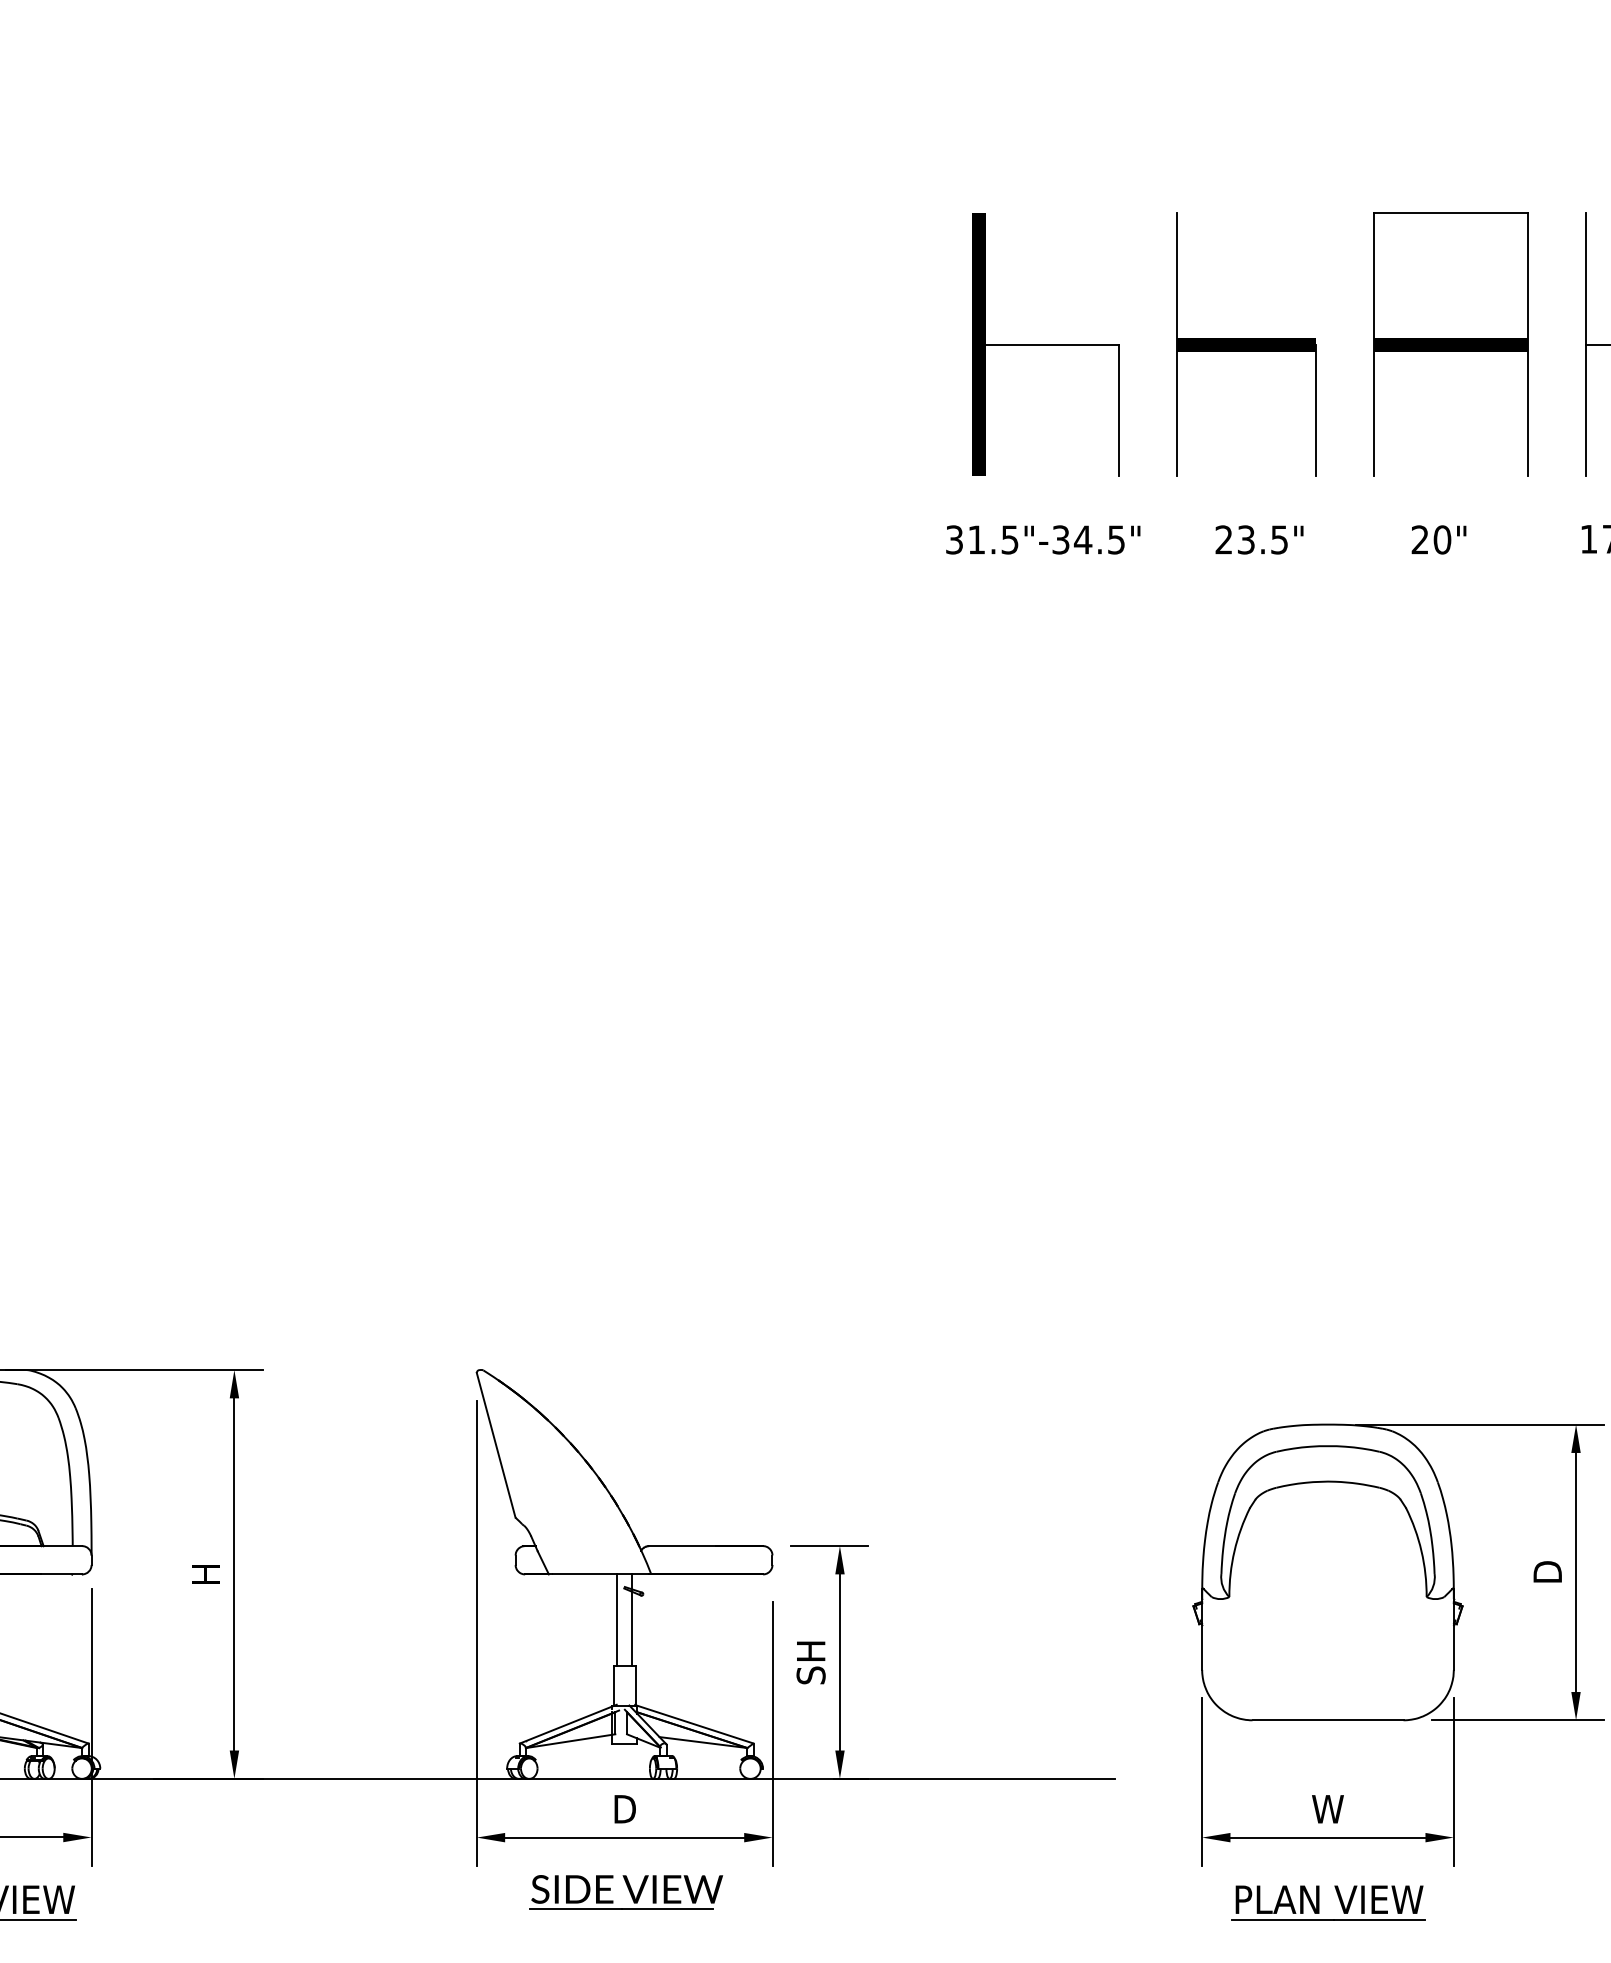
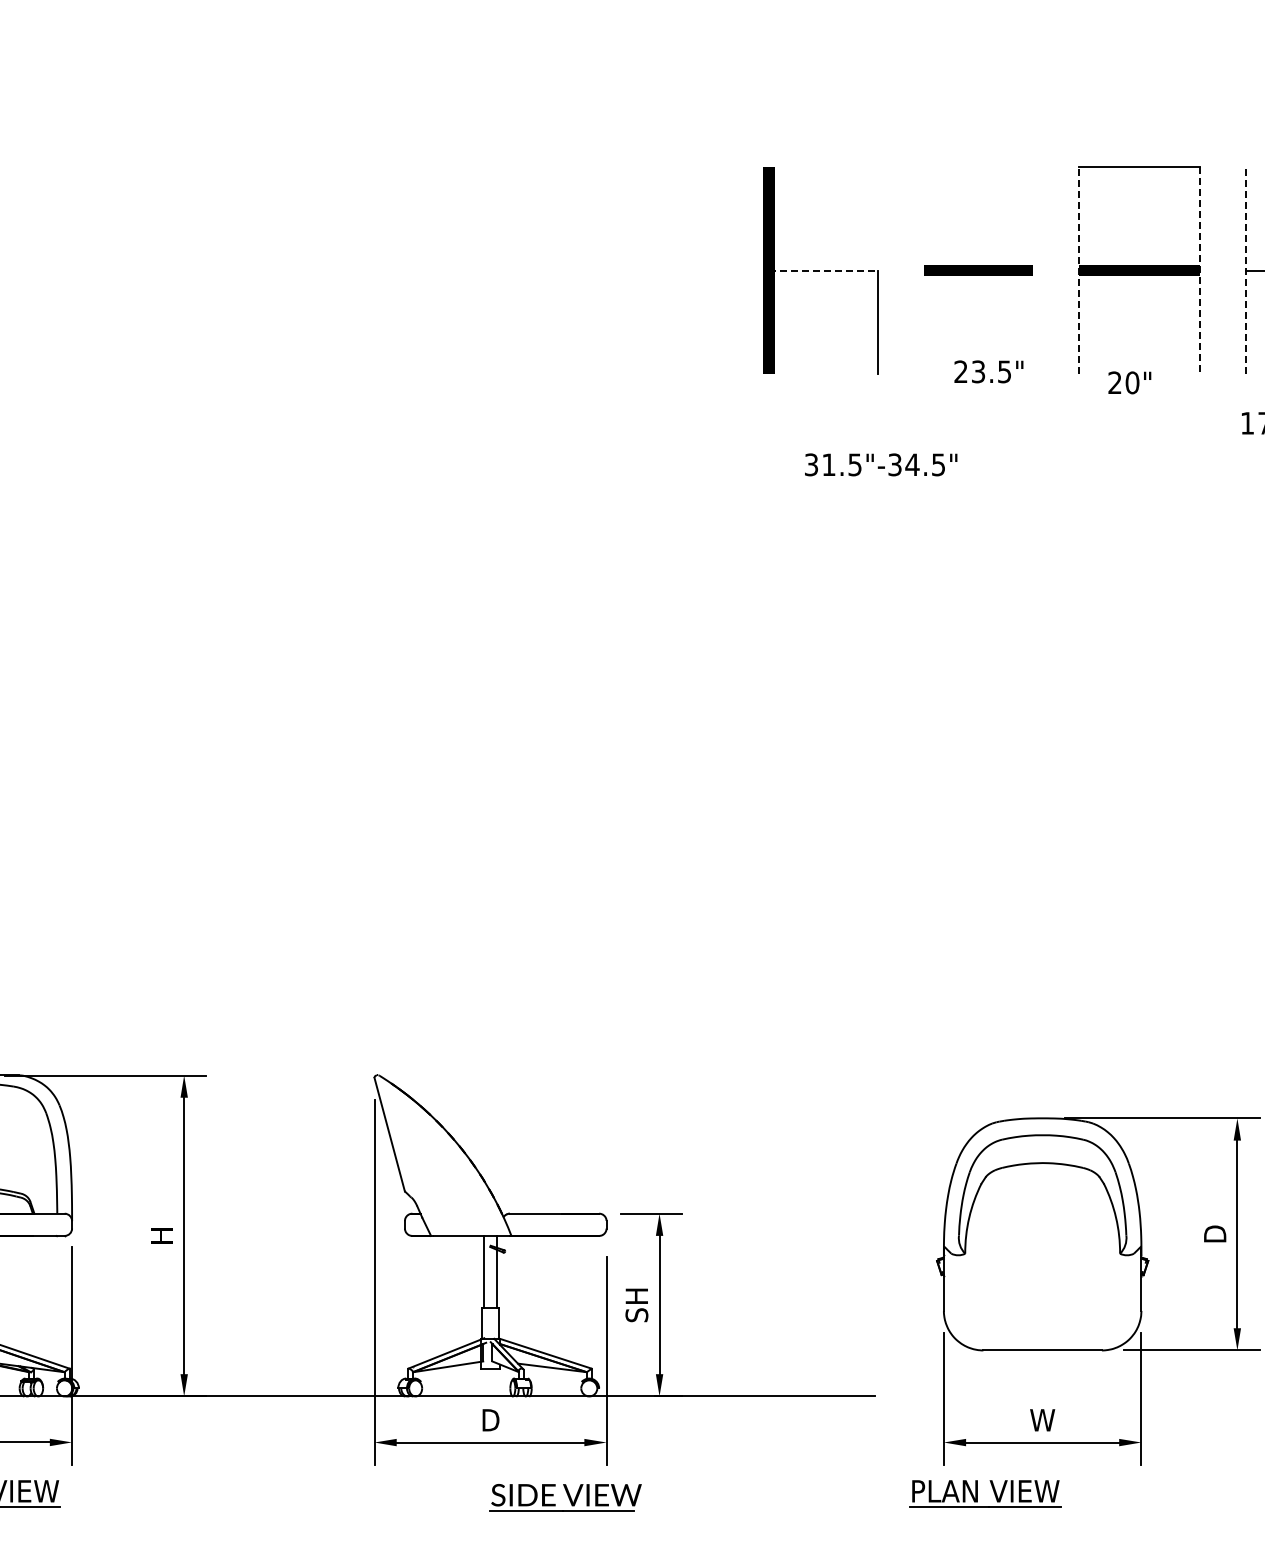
line: (1048, 344) -> (823, 270), solid -> dashed
line: (1176, 344) -> (923, 270), removed
line: (1373, 344) -> (1078, 270), solid -> dashed
line: (1586, 344) -> (1245, 270), solid -> dashed
line: (1527, 345) -> (1199, 271), solid -> dashed
line: (1316, 409) -> (1033, 321), removed
text: (1043, 539) -> (881, 464), moved
text: (1259, 539) -> (988, 371), moved
text: (1438, 539) -> (1129, 382), moved
part: (625, 1892) -> (565, 1497), moved
part: (1318, 1902) -> (977, 1493), moved

